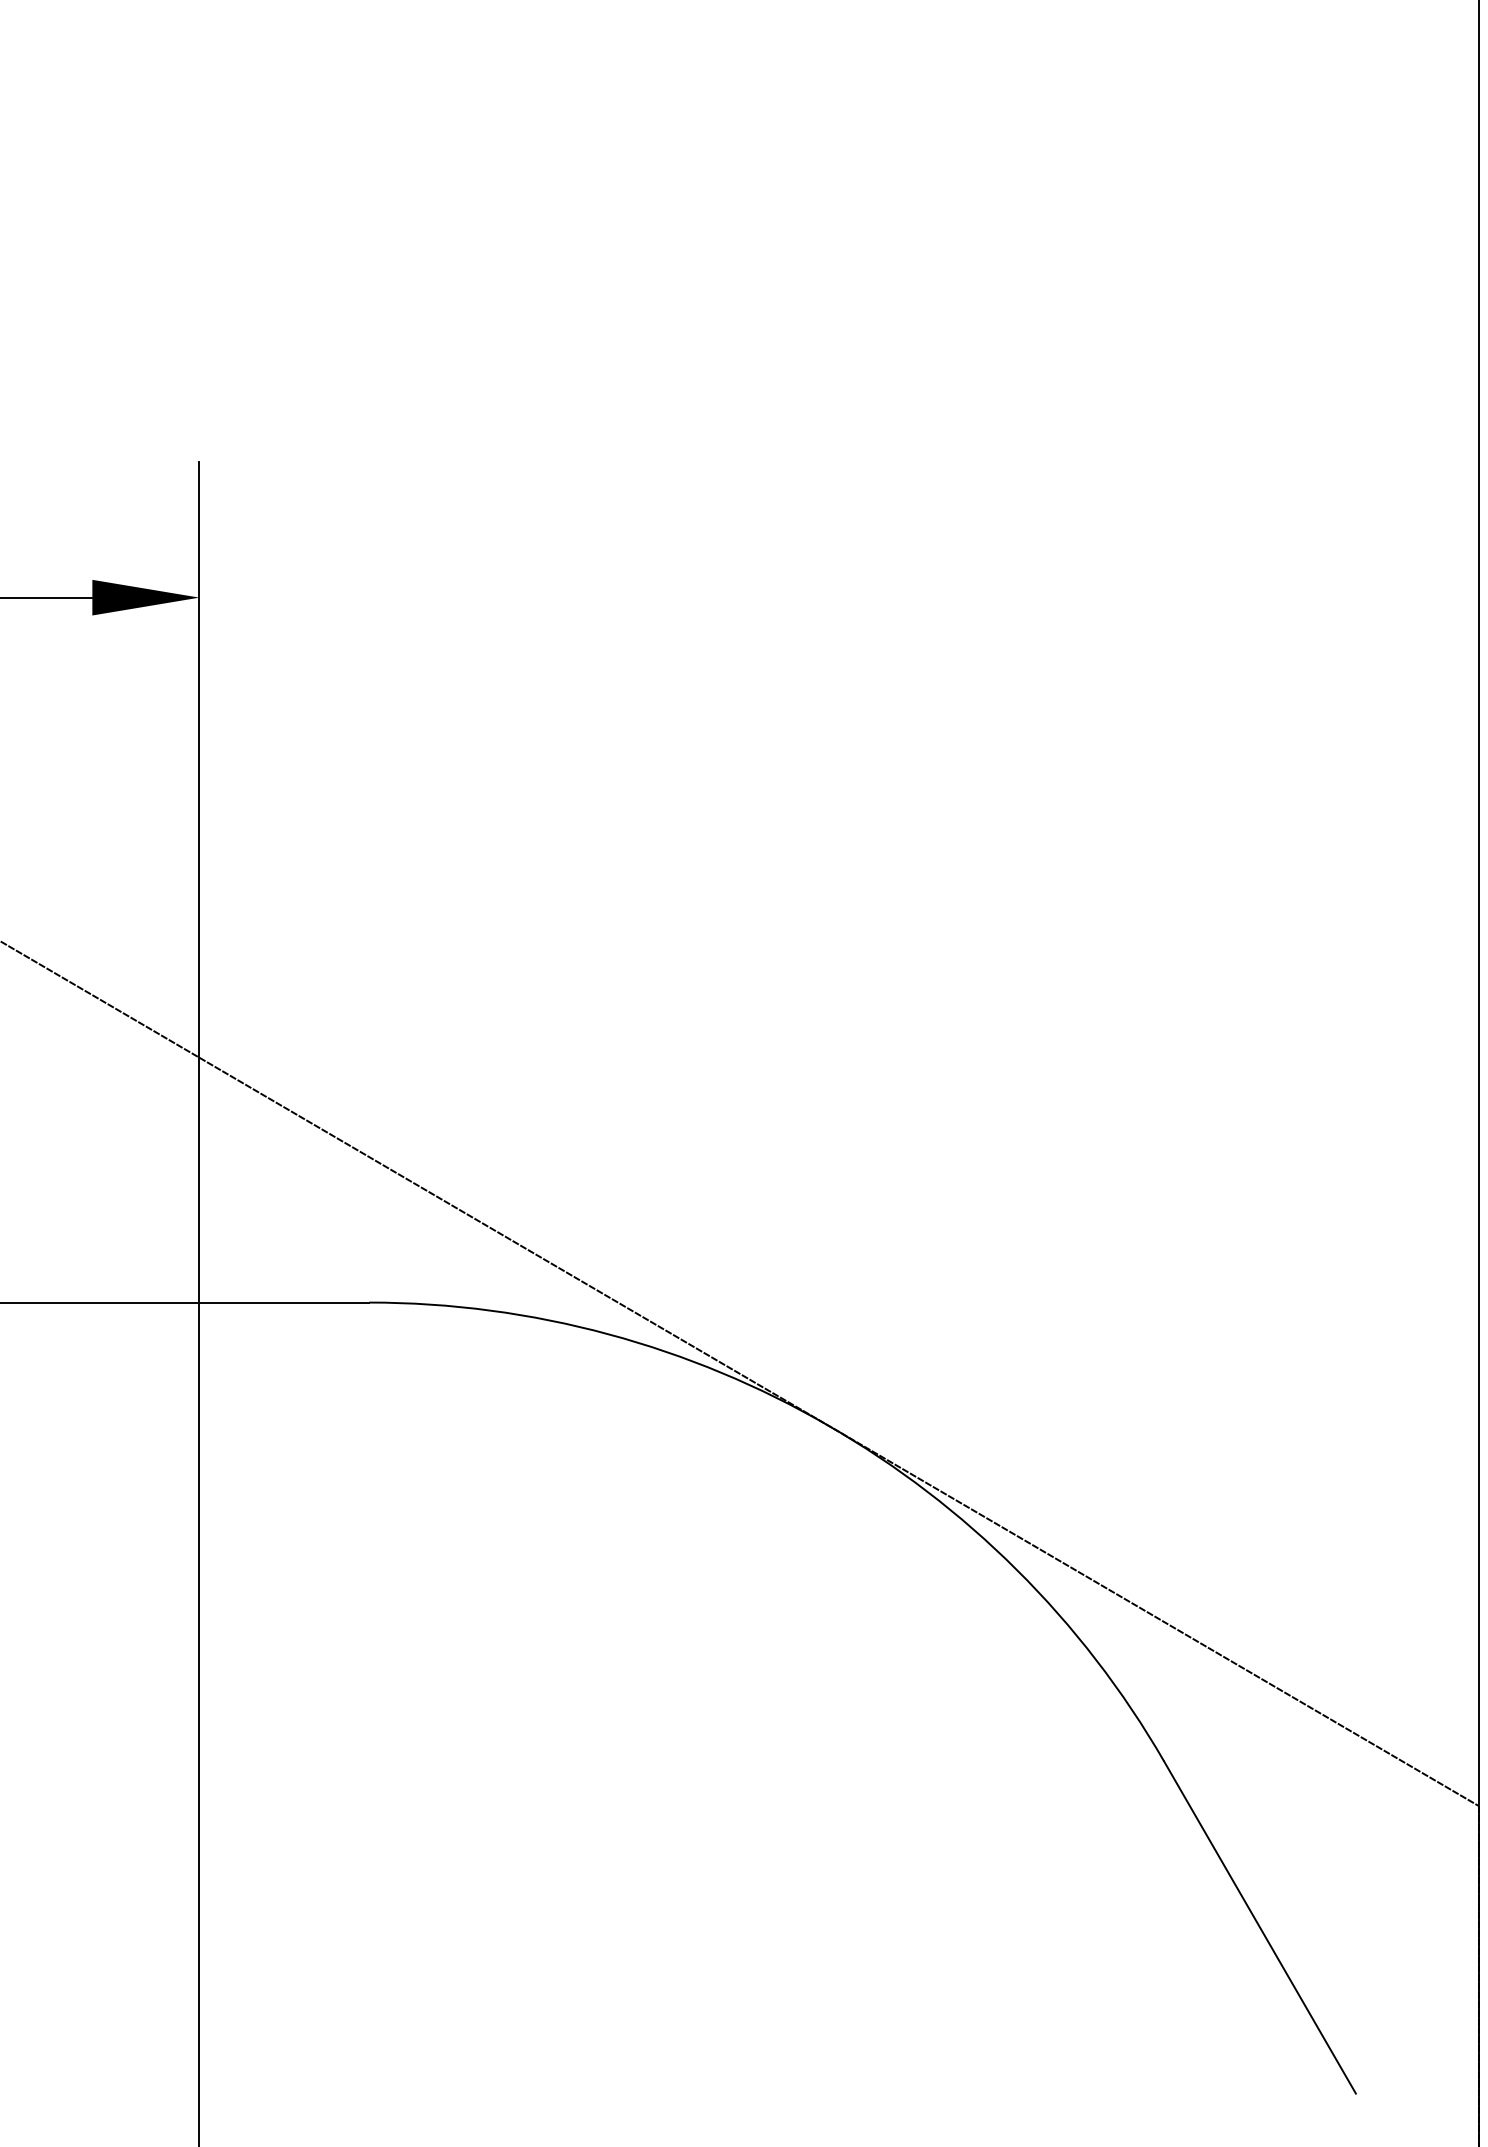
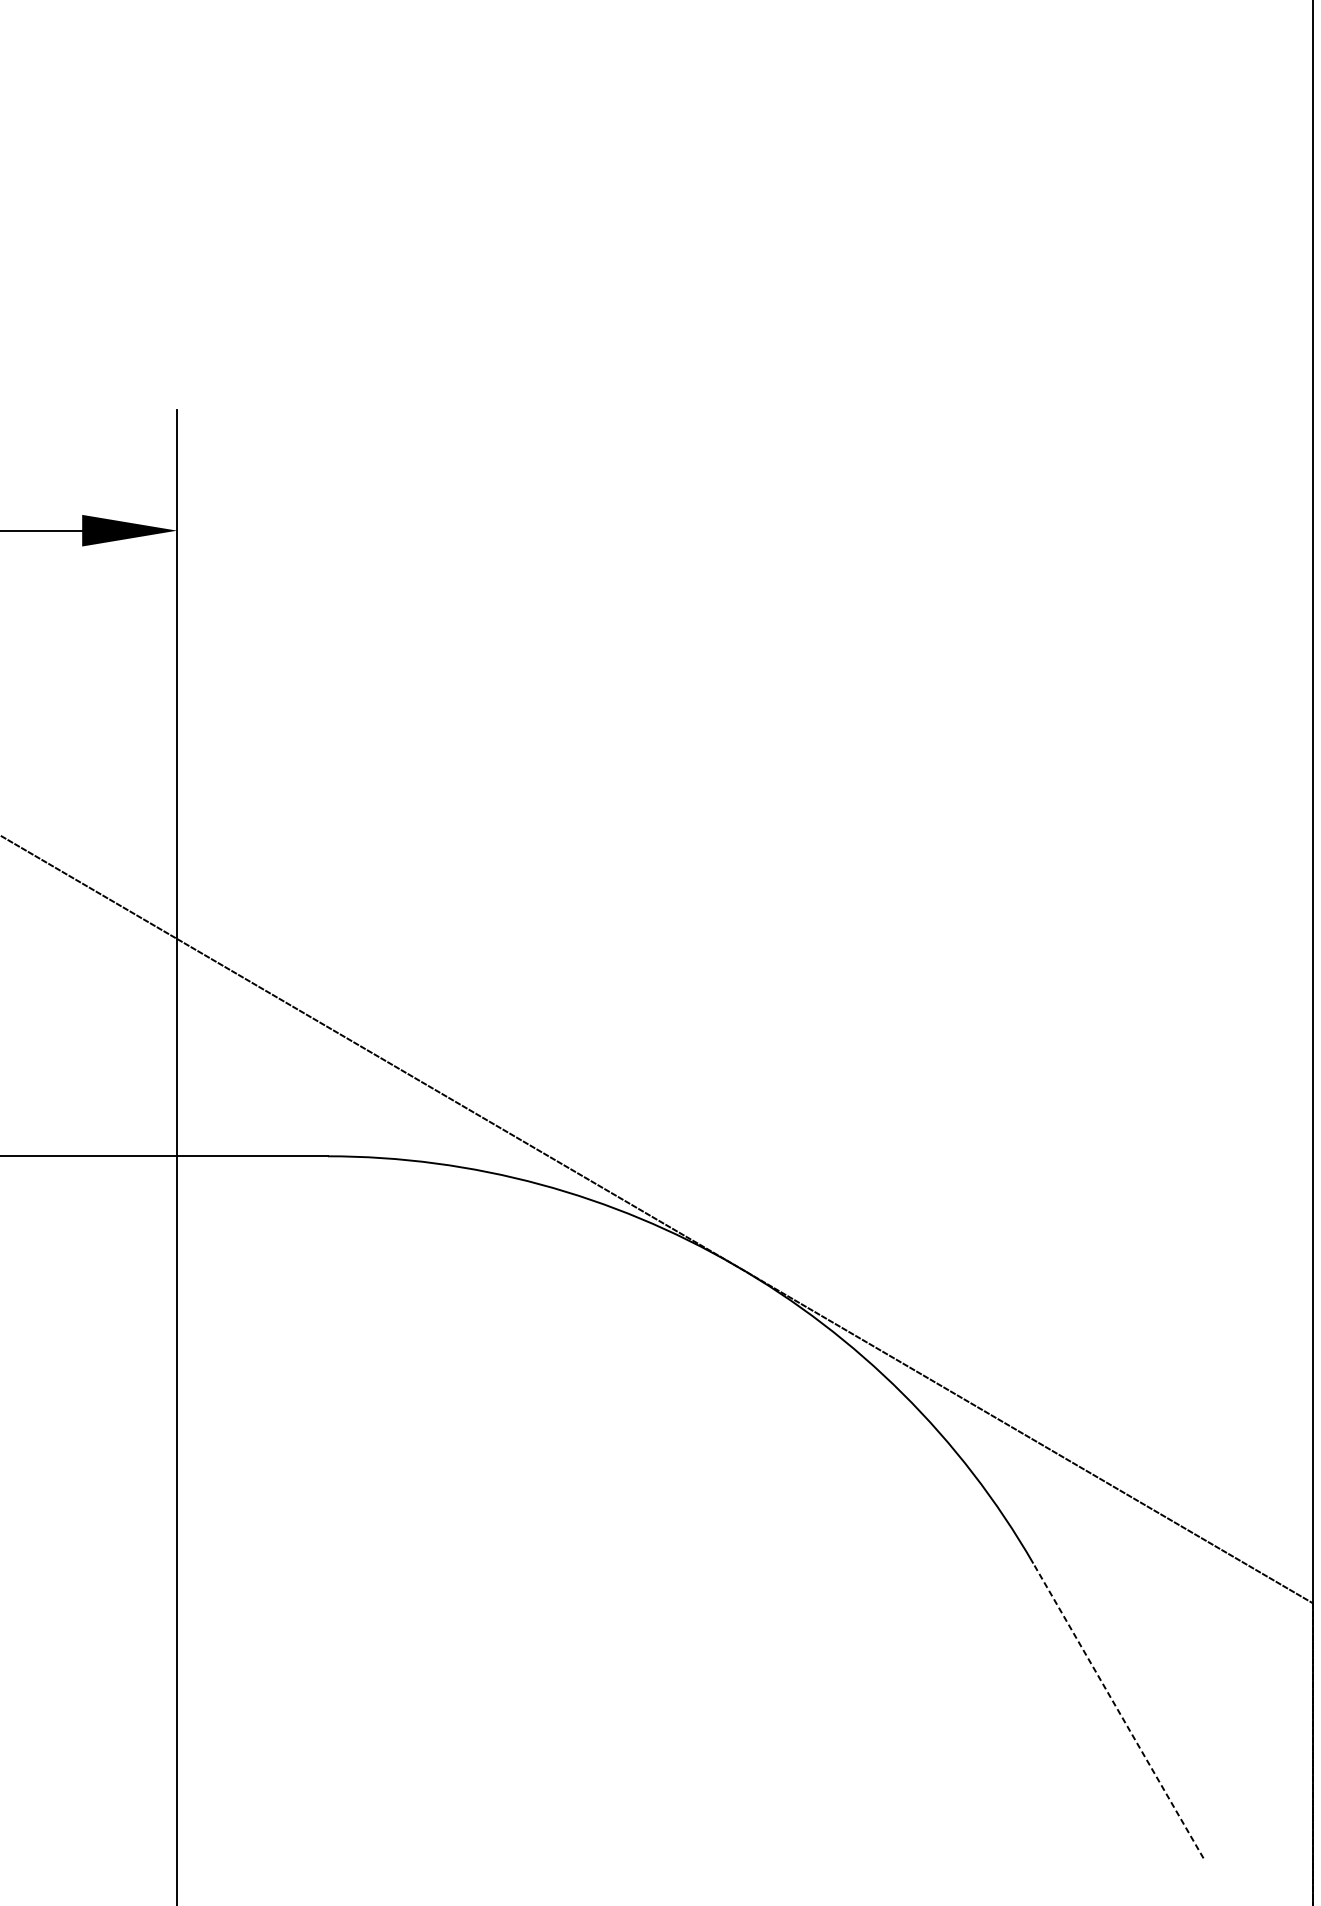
line: (1260, 1927) -> (1118, 1710), solid -> dashed

